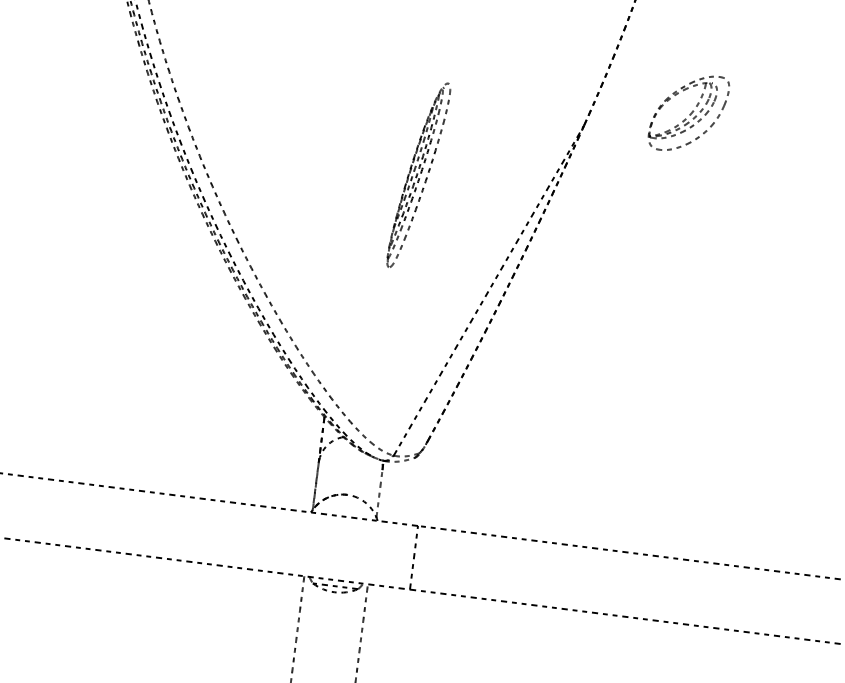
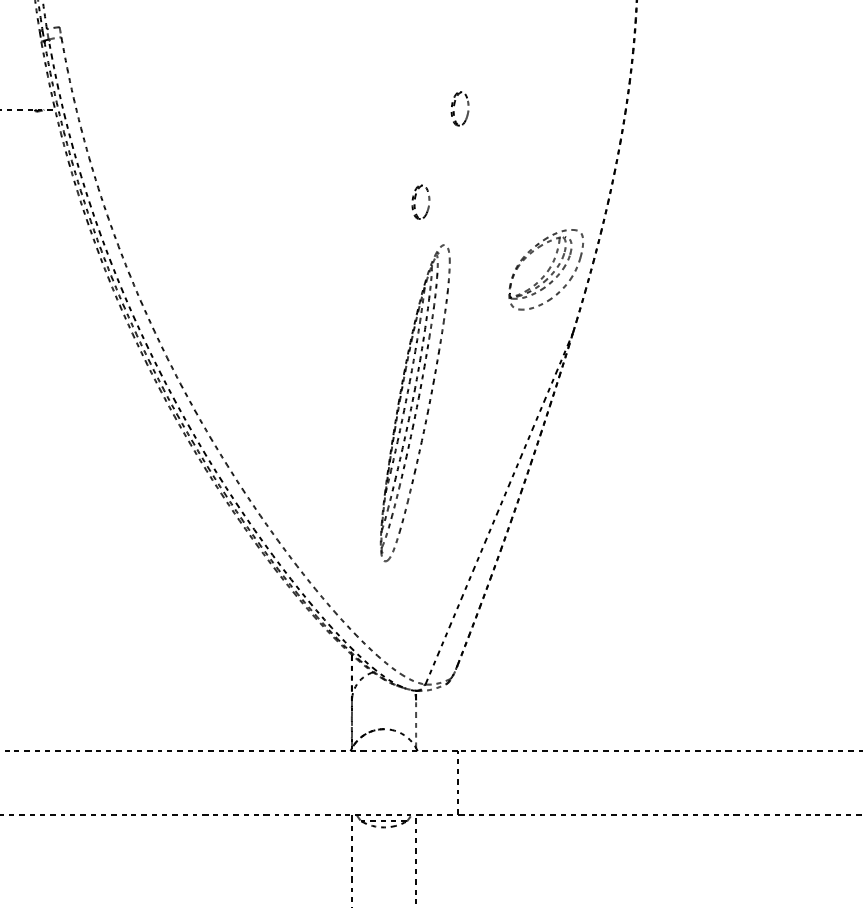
part: (688, 112) -> (545, 269), moved
part: (418, 175) -> (414, 403), size x1.67

